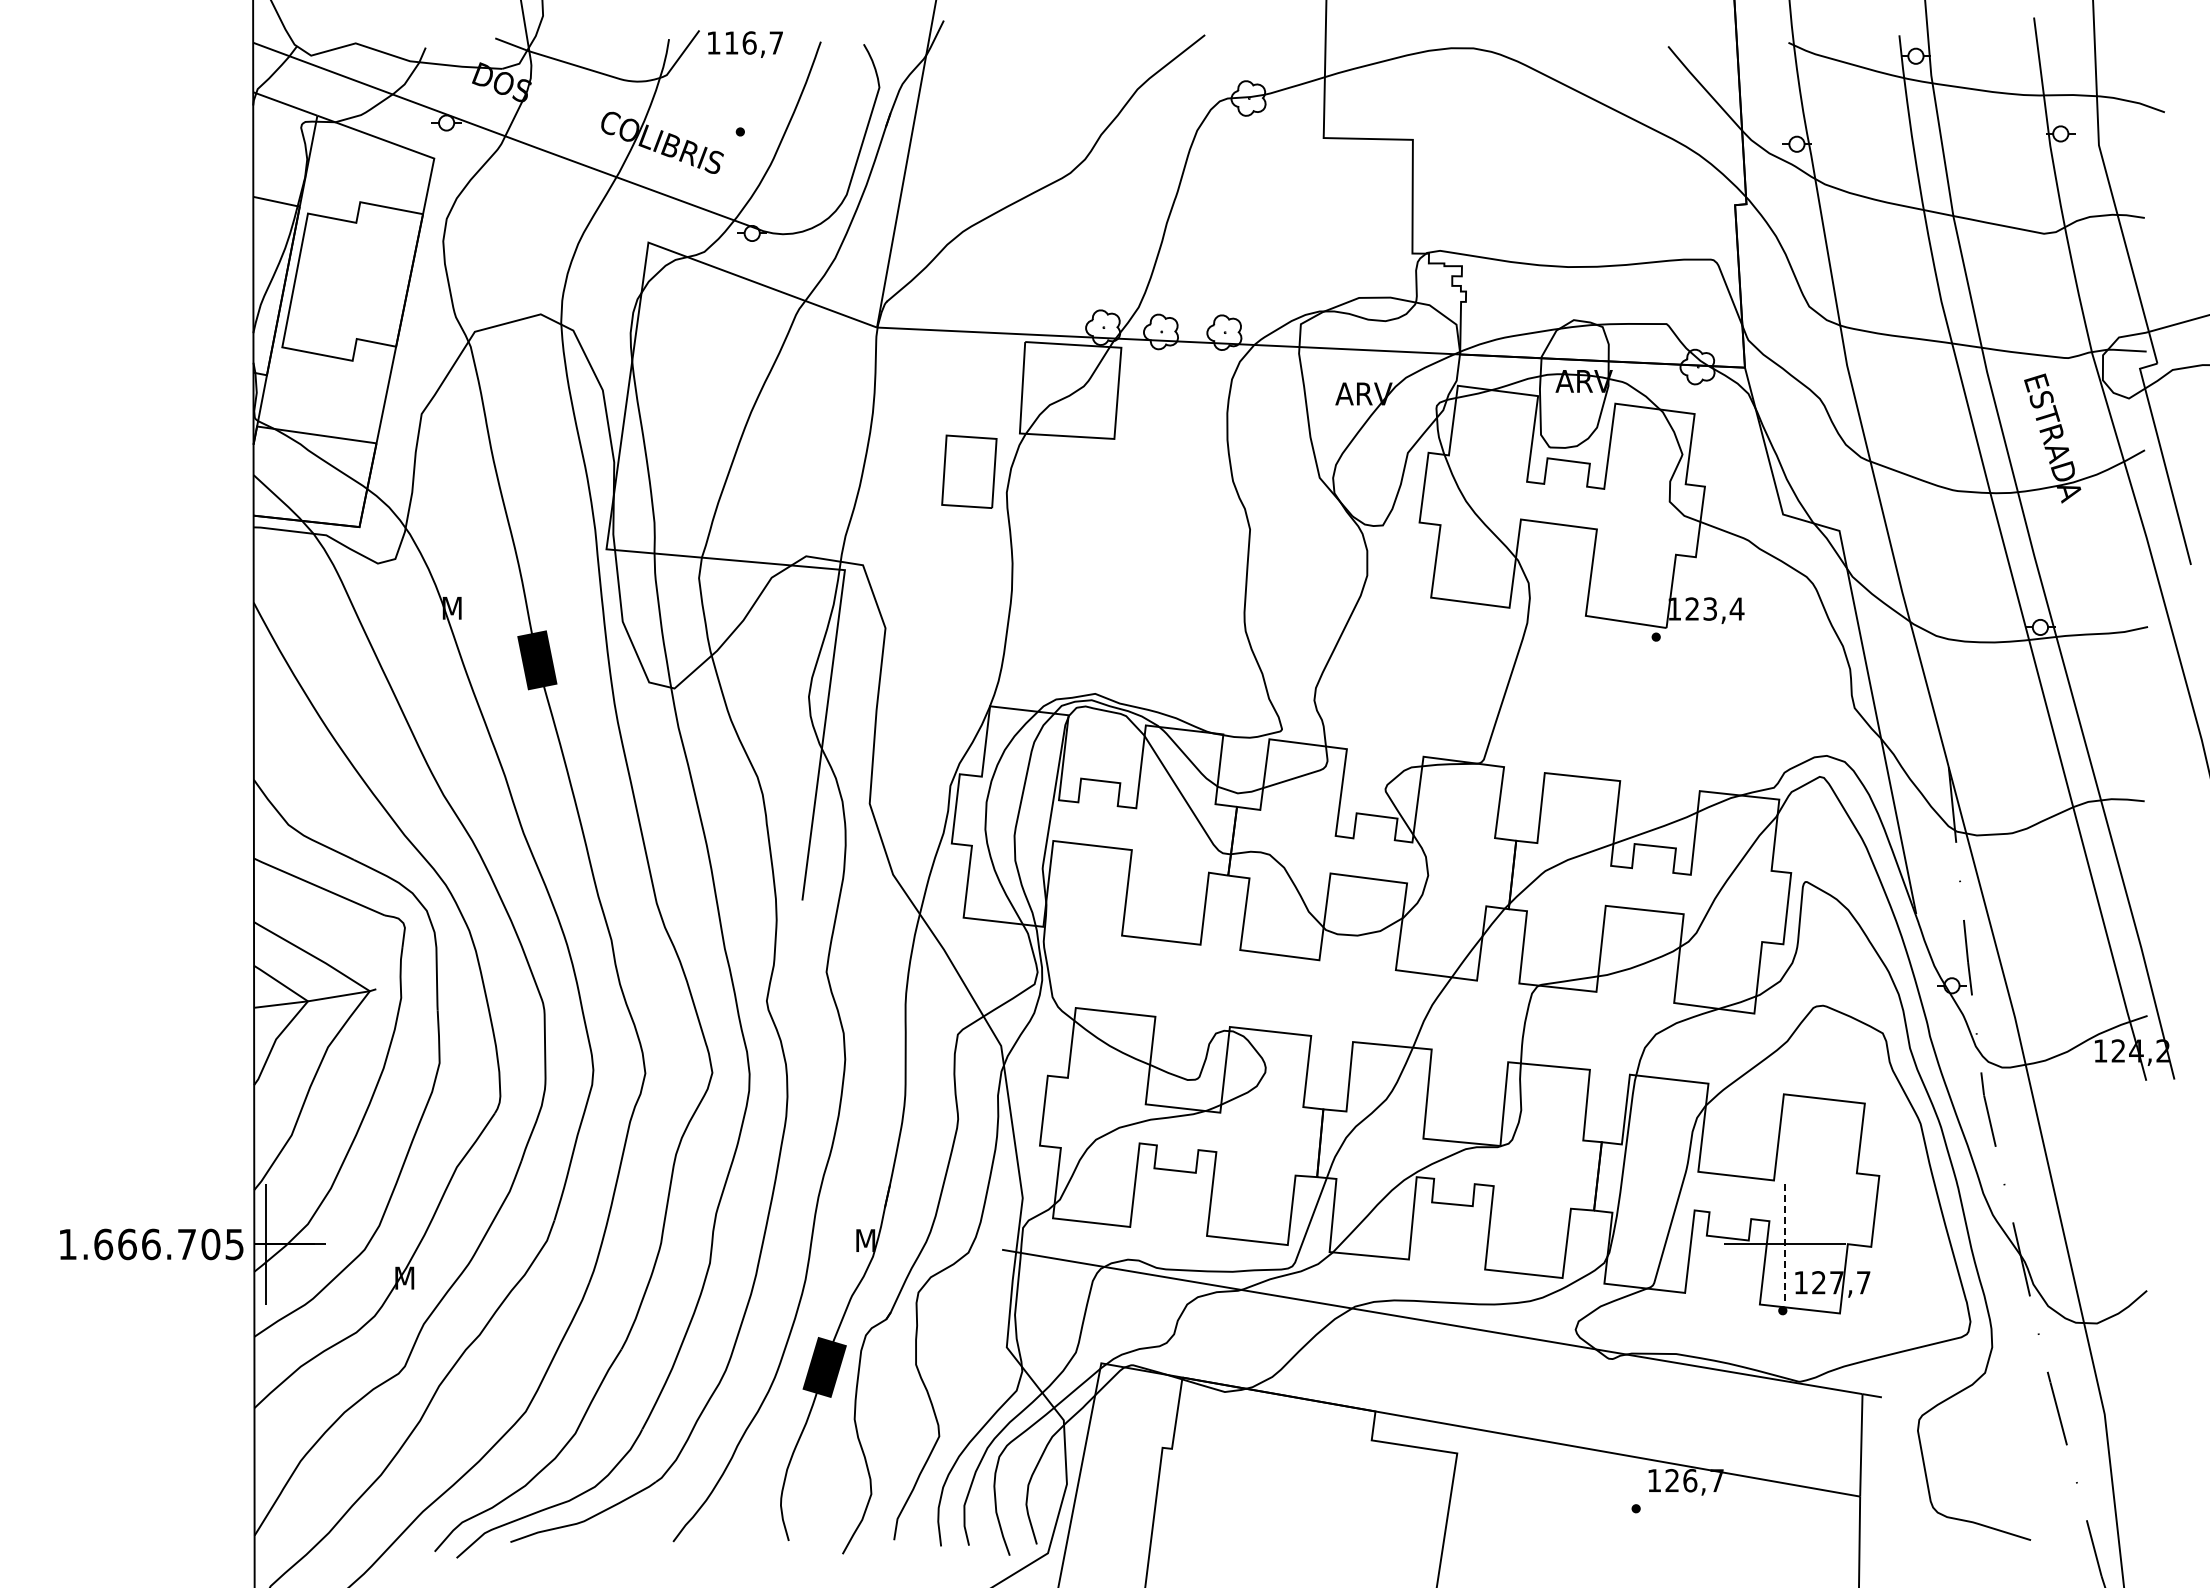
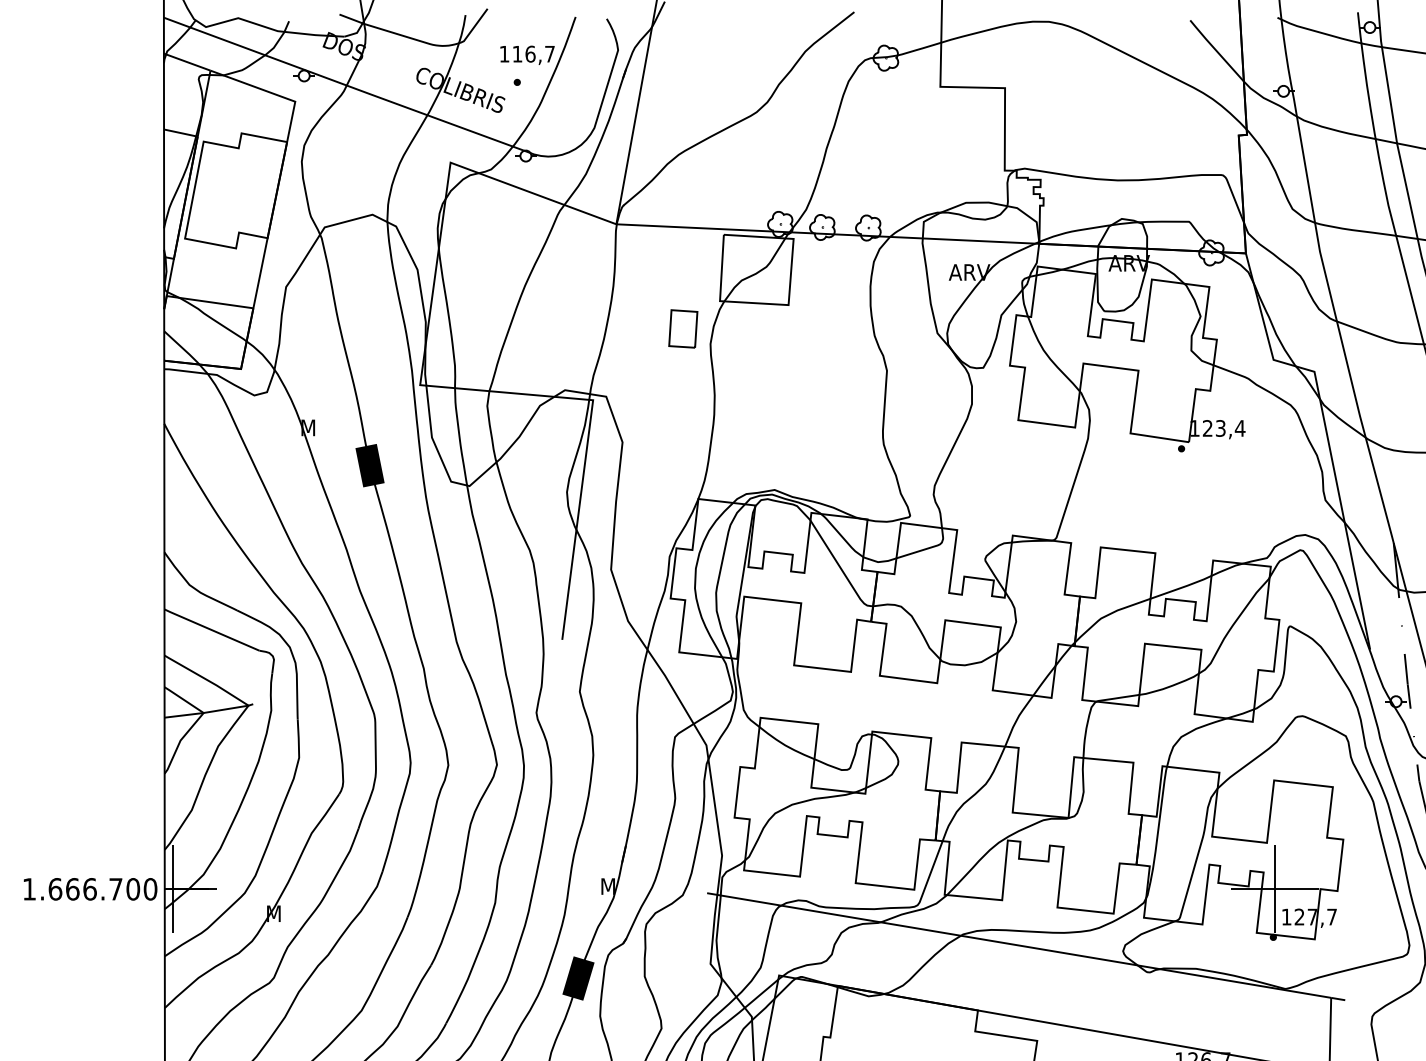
text: (745, 44) -> (527, 55), moved
part: (968, 471) -> (682, 328), size x0.71
text: (234, 1244) -> (150, 889), 1.666.705 -> 1.666.700
line: (1784, 1244) -> (1274, 889), dashed -> solid

